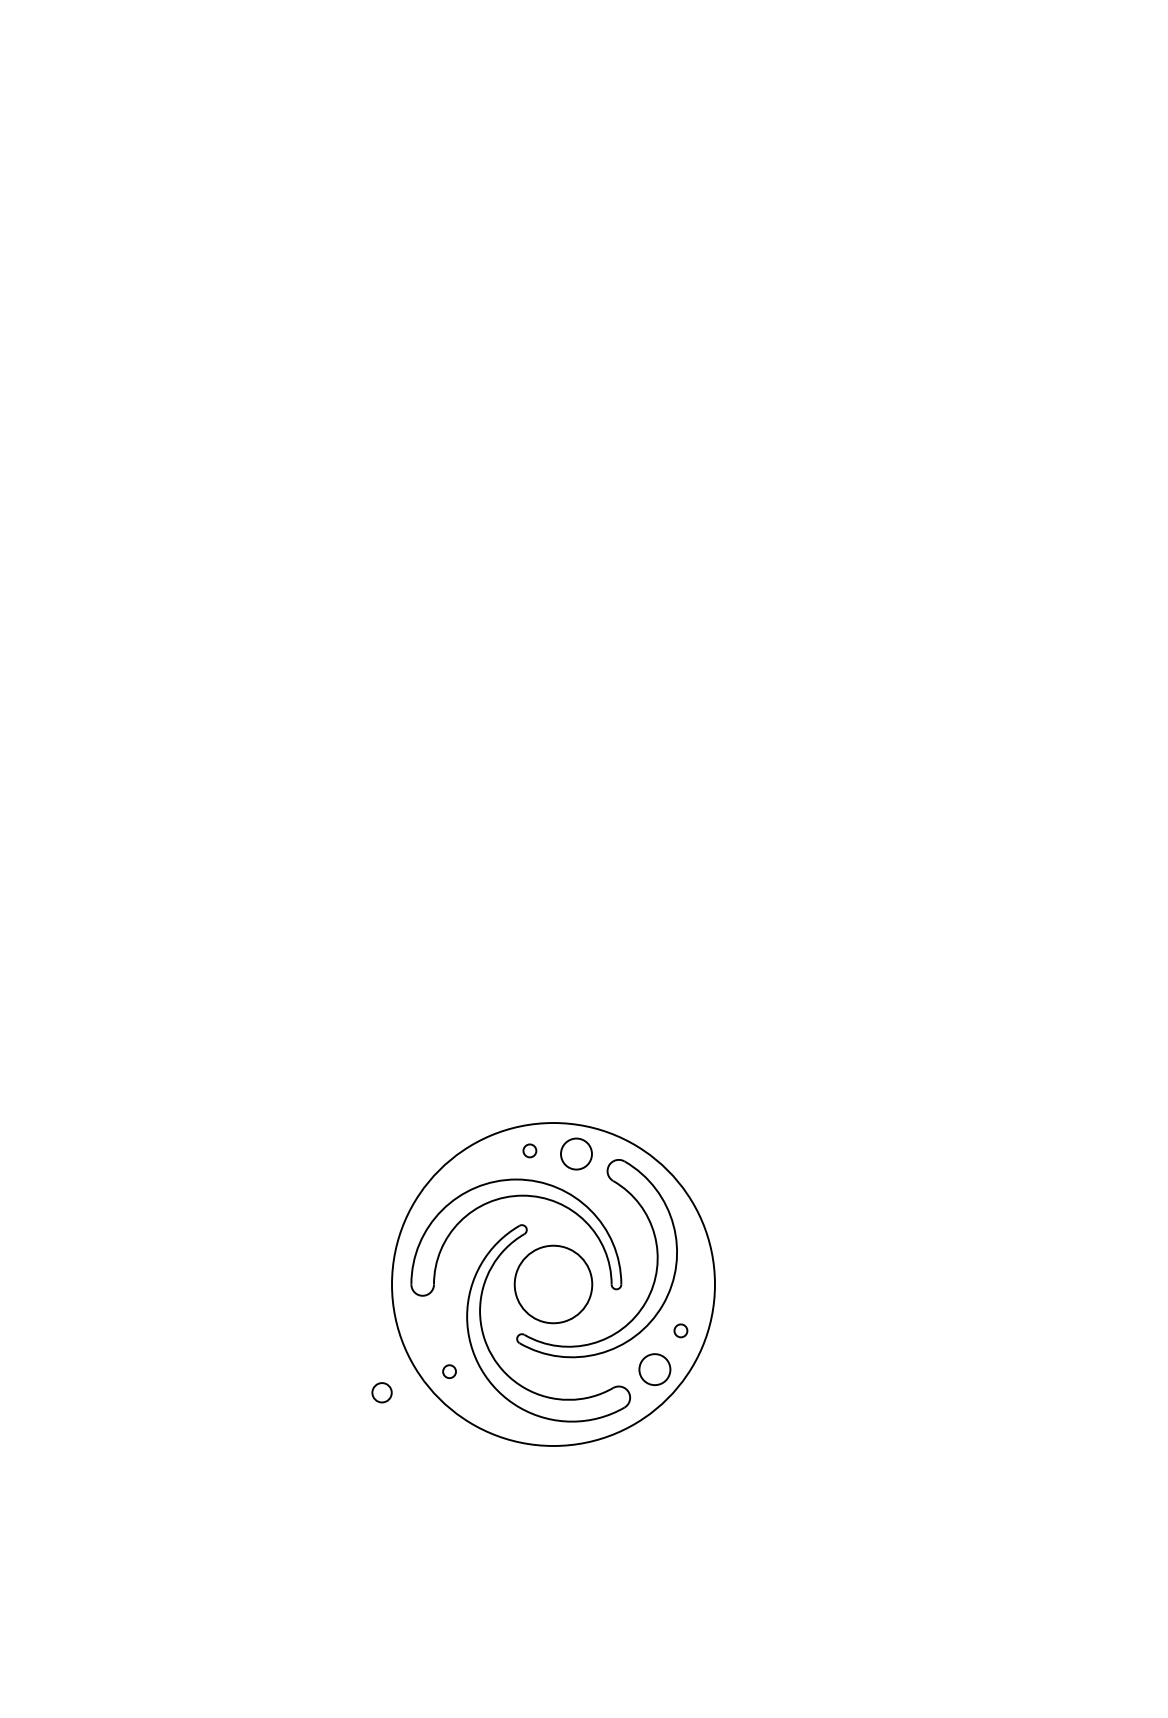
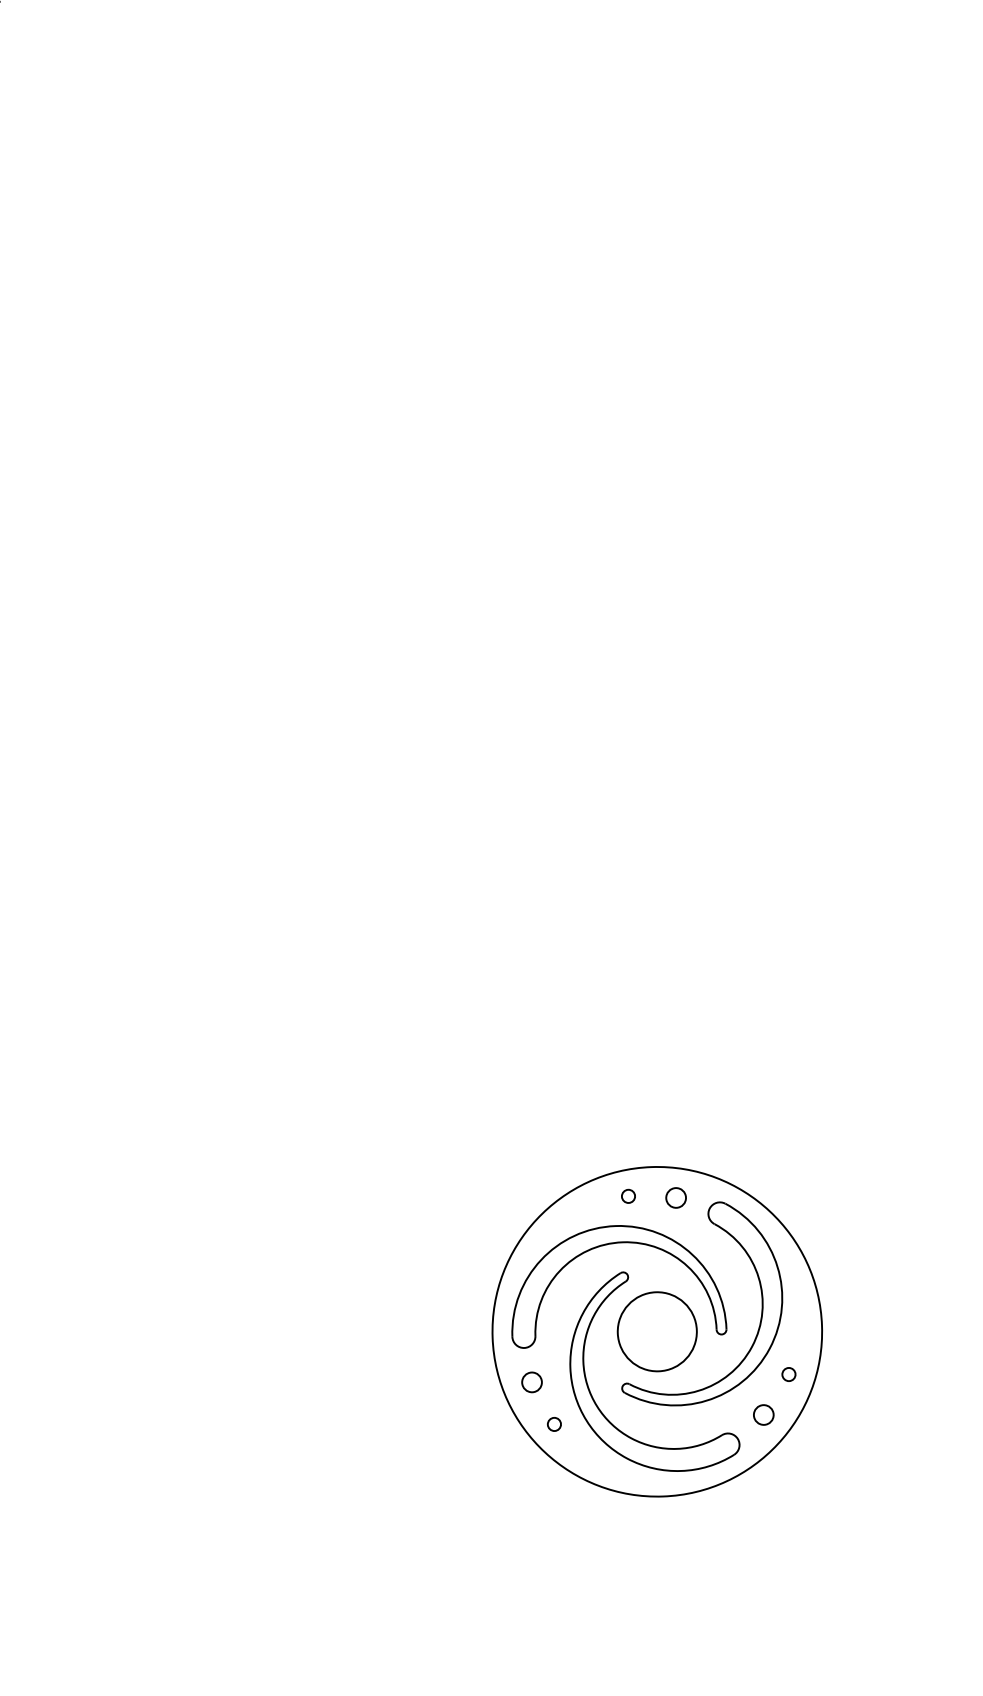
circle: (576, 1153) -> (676, 1197), size x0.62
circle: (654, 1369) -> (763, 1414), size x0.62
circle: (381, 1392) -> (531, 1382), moved

